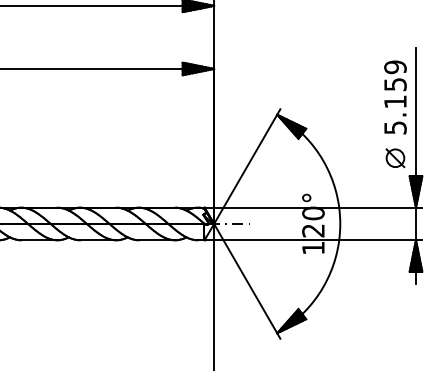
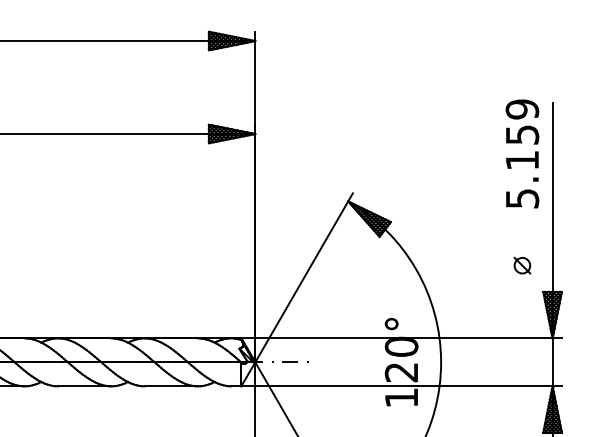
text: (395, 97) -> (522, 153), moved
part: (395, 158) -> (522, 265), size x0.6

